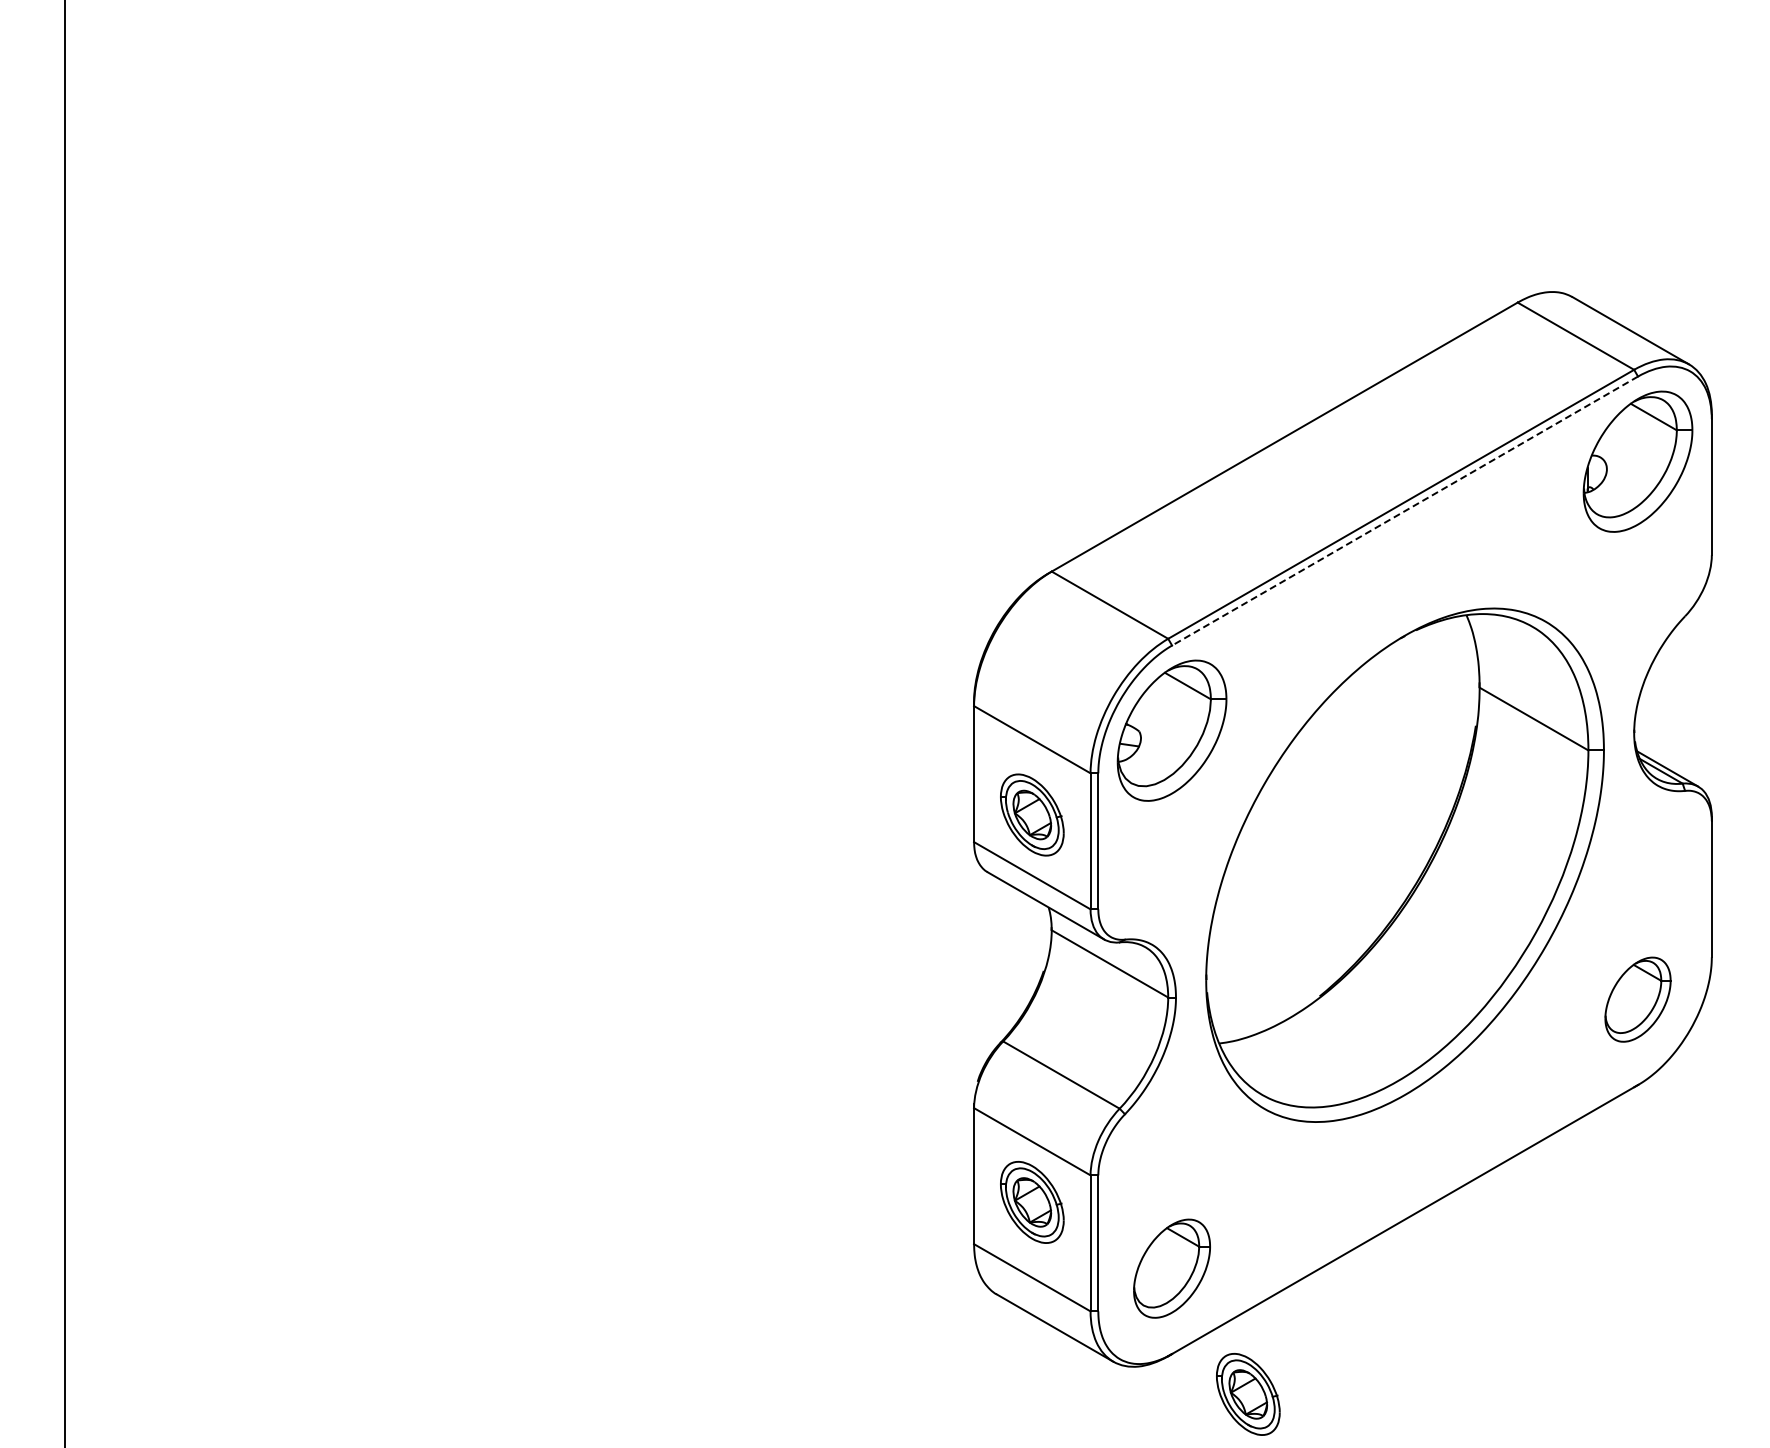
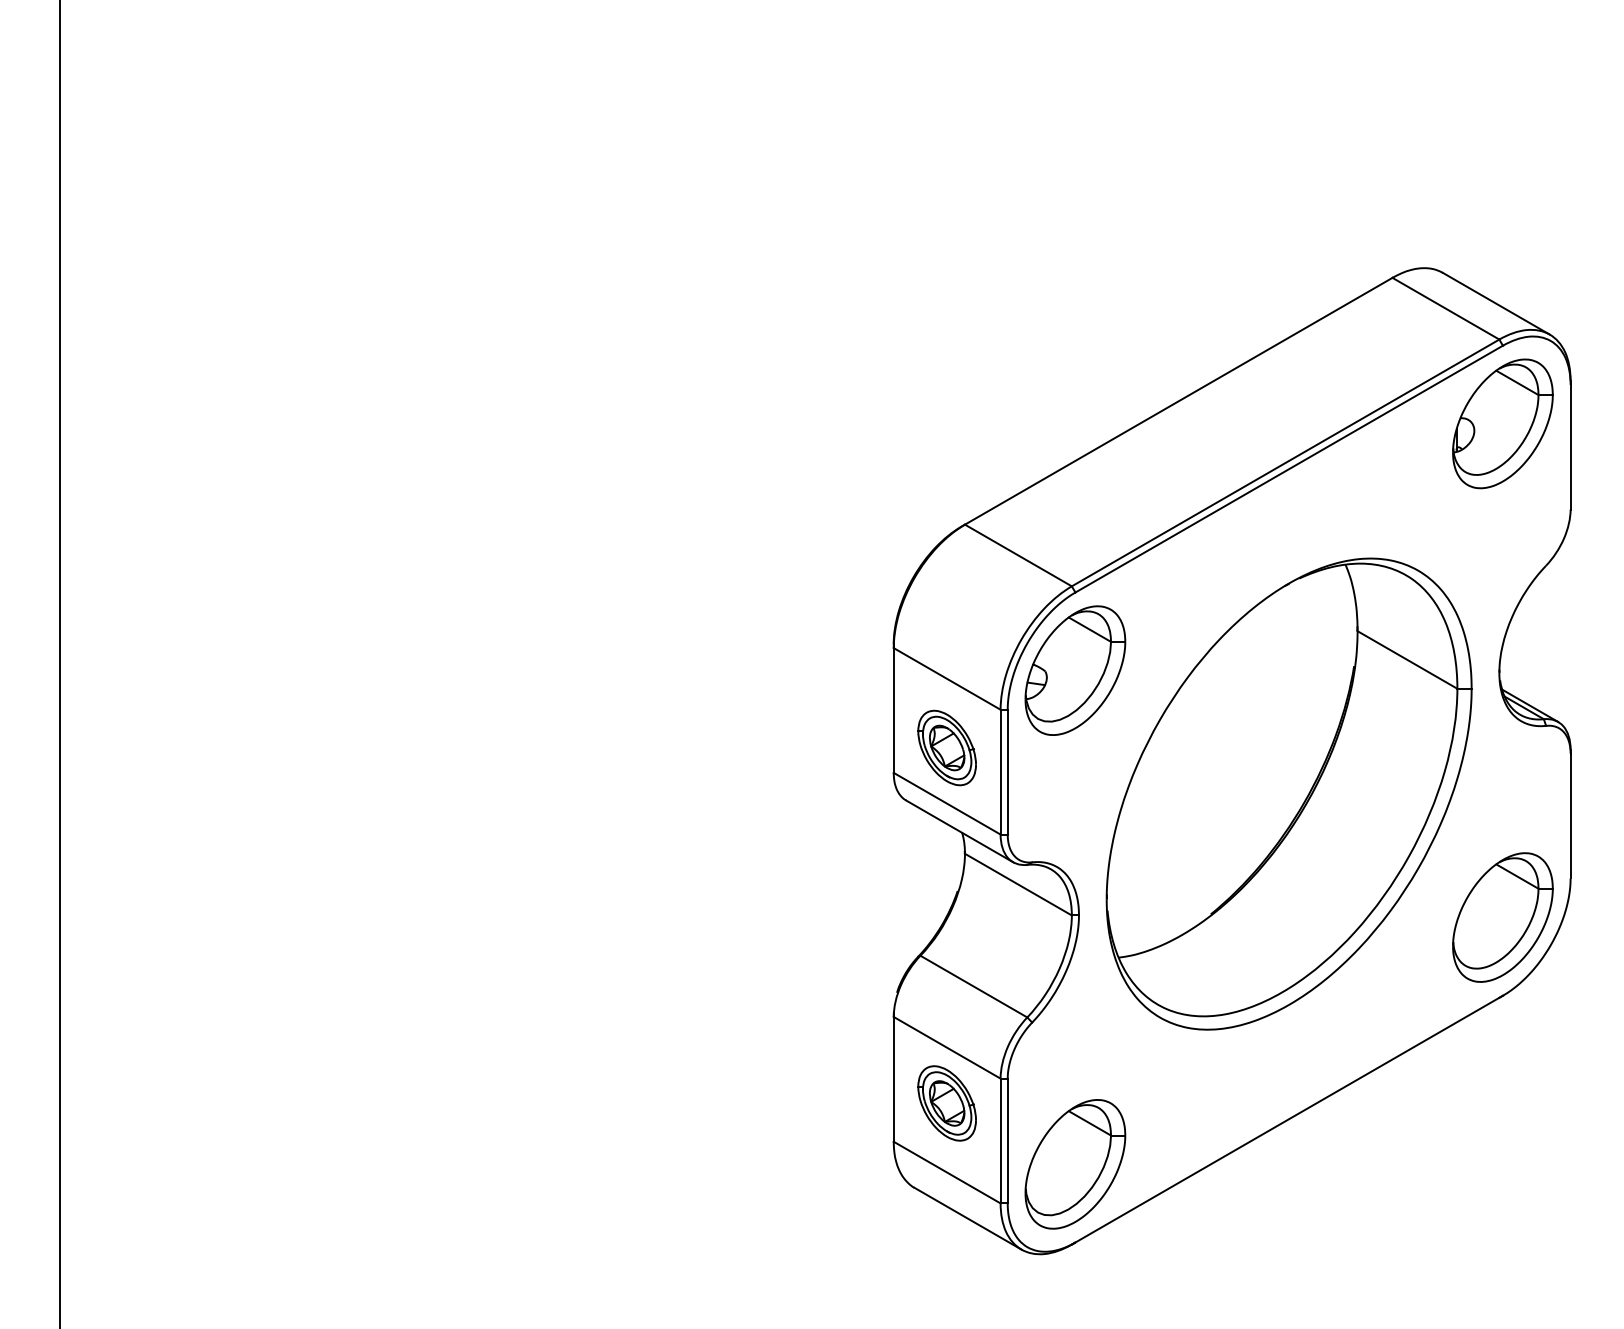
line: (1404, 511) -> (1288, 469), dashed -> solid
part: (1637, 999) -> (1502, 917), size x1.67
part: (1171, 1268) -> (1074, 1164), size x1.43
part: (1248, 1394) -> (1145, 1279), removed

